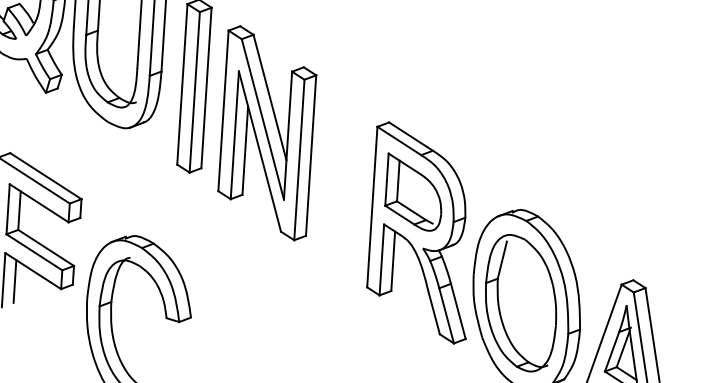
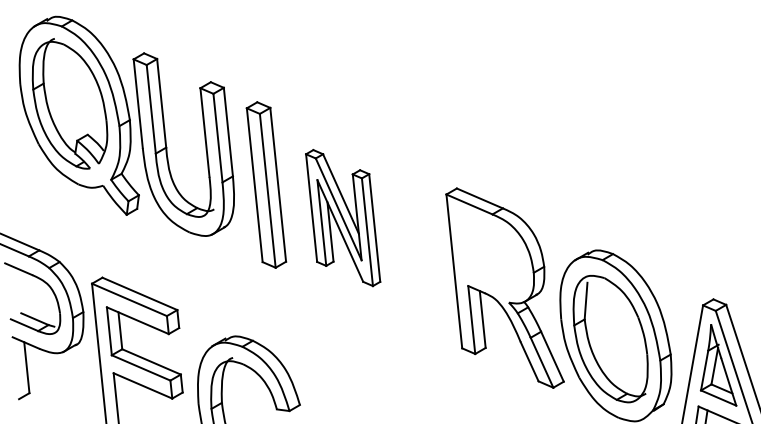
part: (267, 132) -> (343, 217), size x0.7
part: (412, 192) -> (490, 251), removed
line: (15, 281) -> (127, 398), removed

